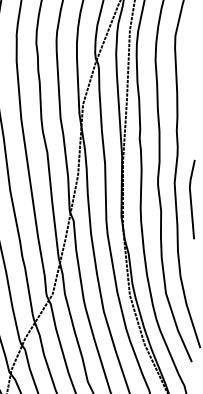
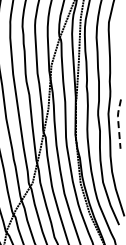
line: (190, 198) -> (118, 123), solid -> dashed

